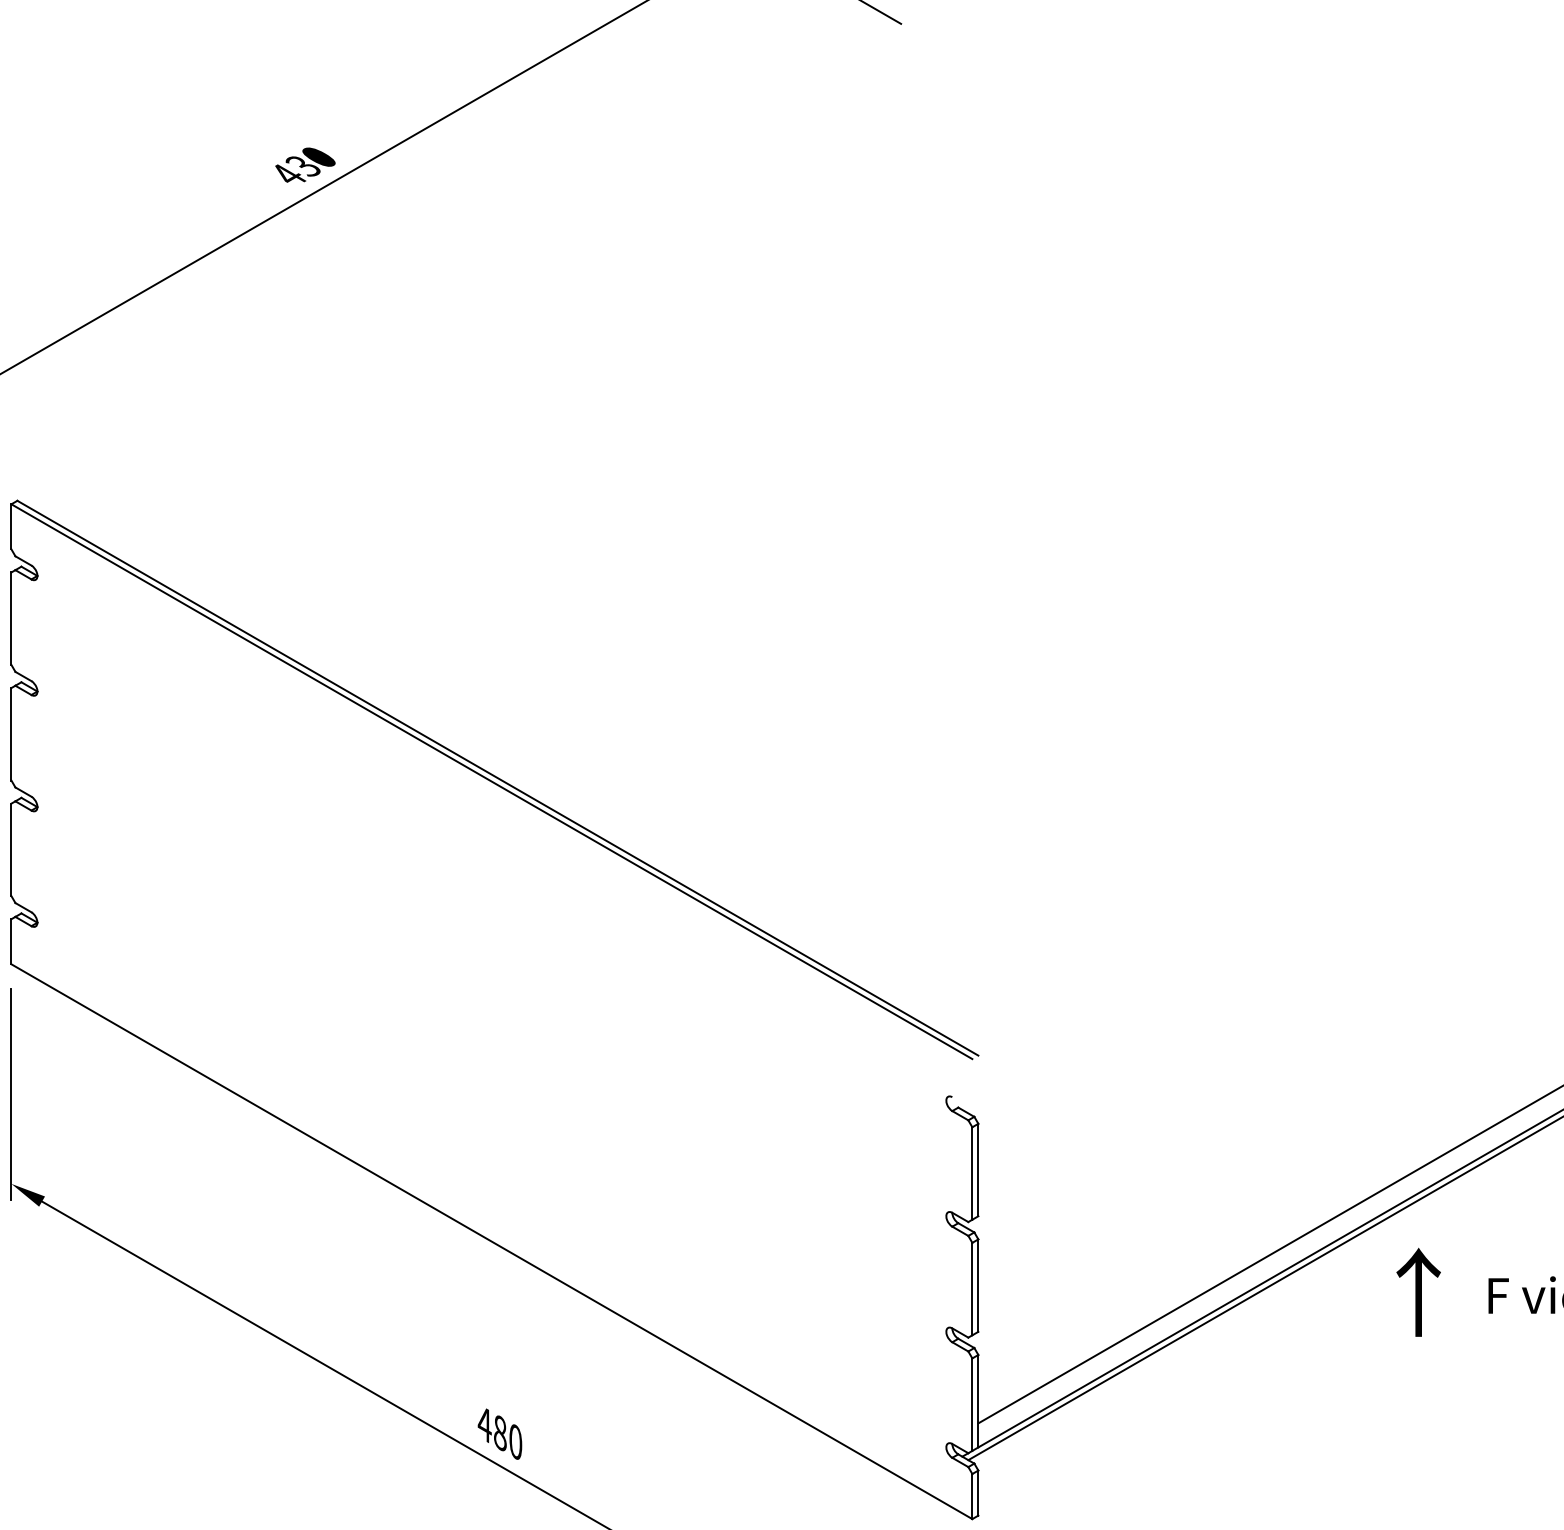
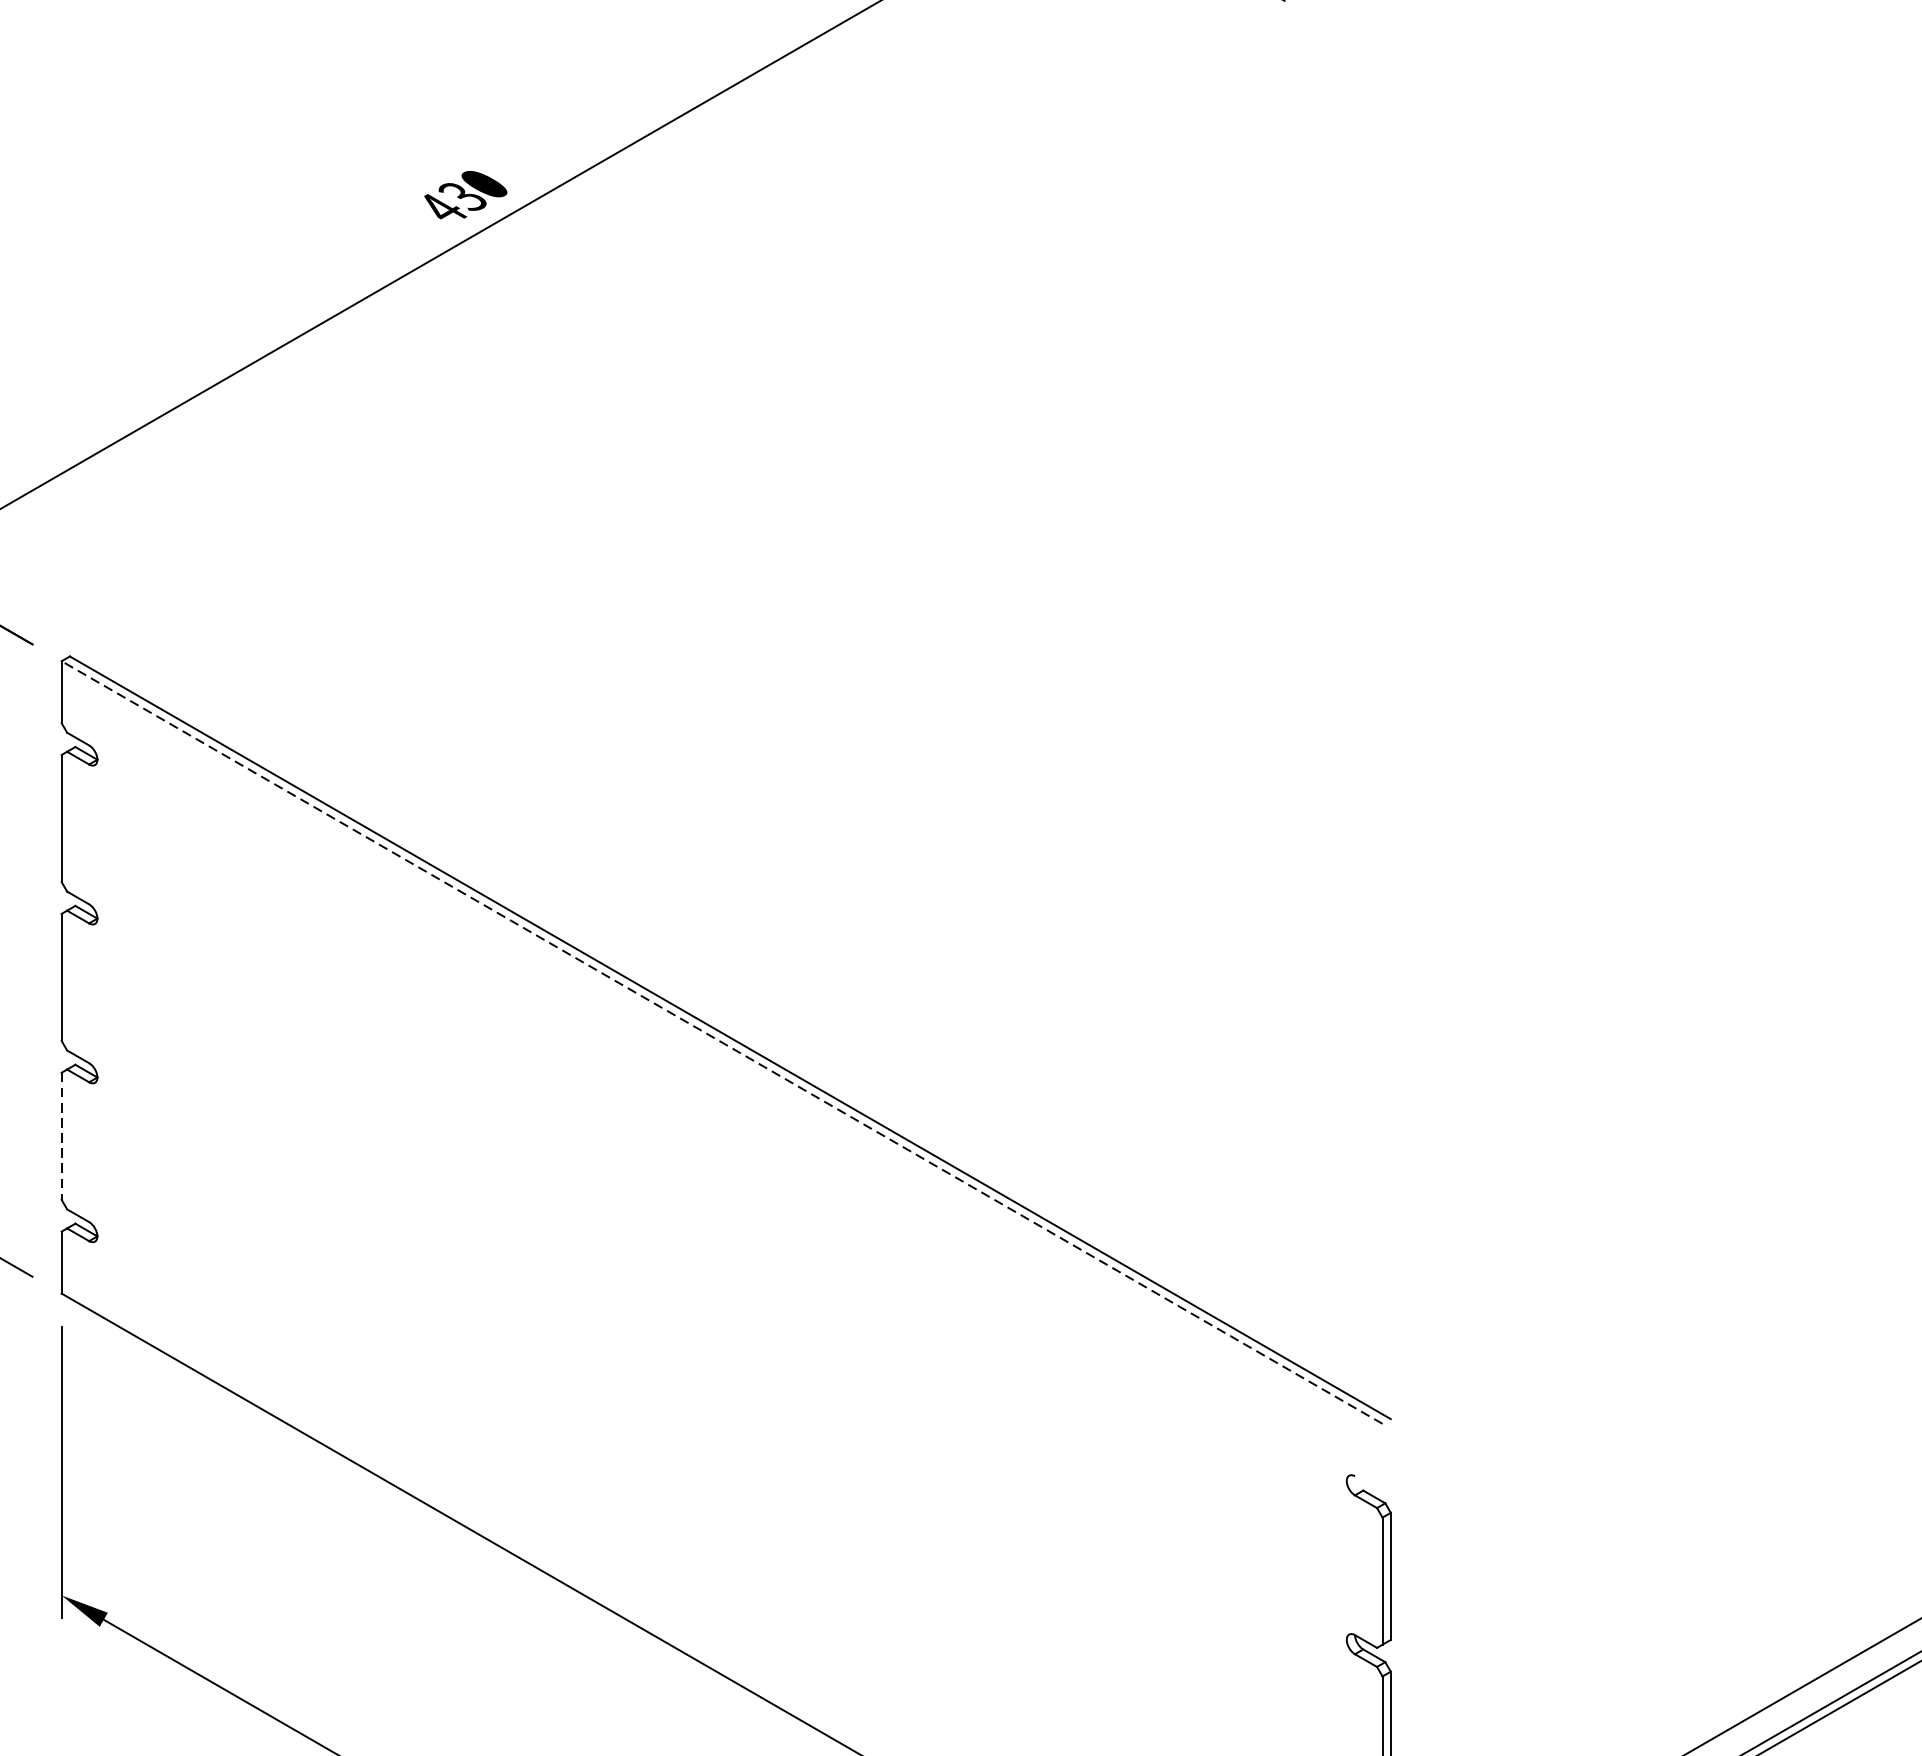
line: (491, 781) -> (721, 1042), solid -> dashed
line: (11, 850) -> (61, 1137), solid -> dashed

